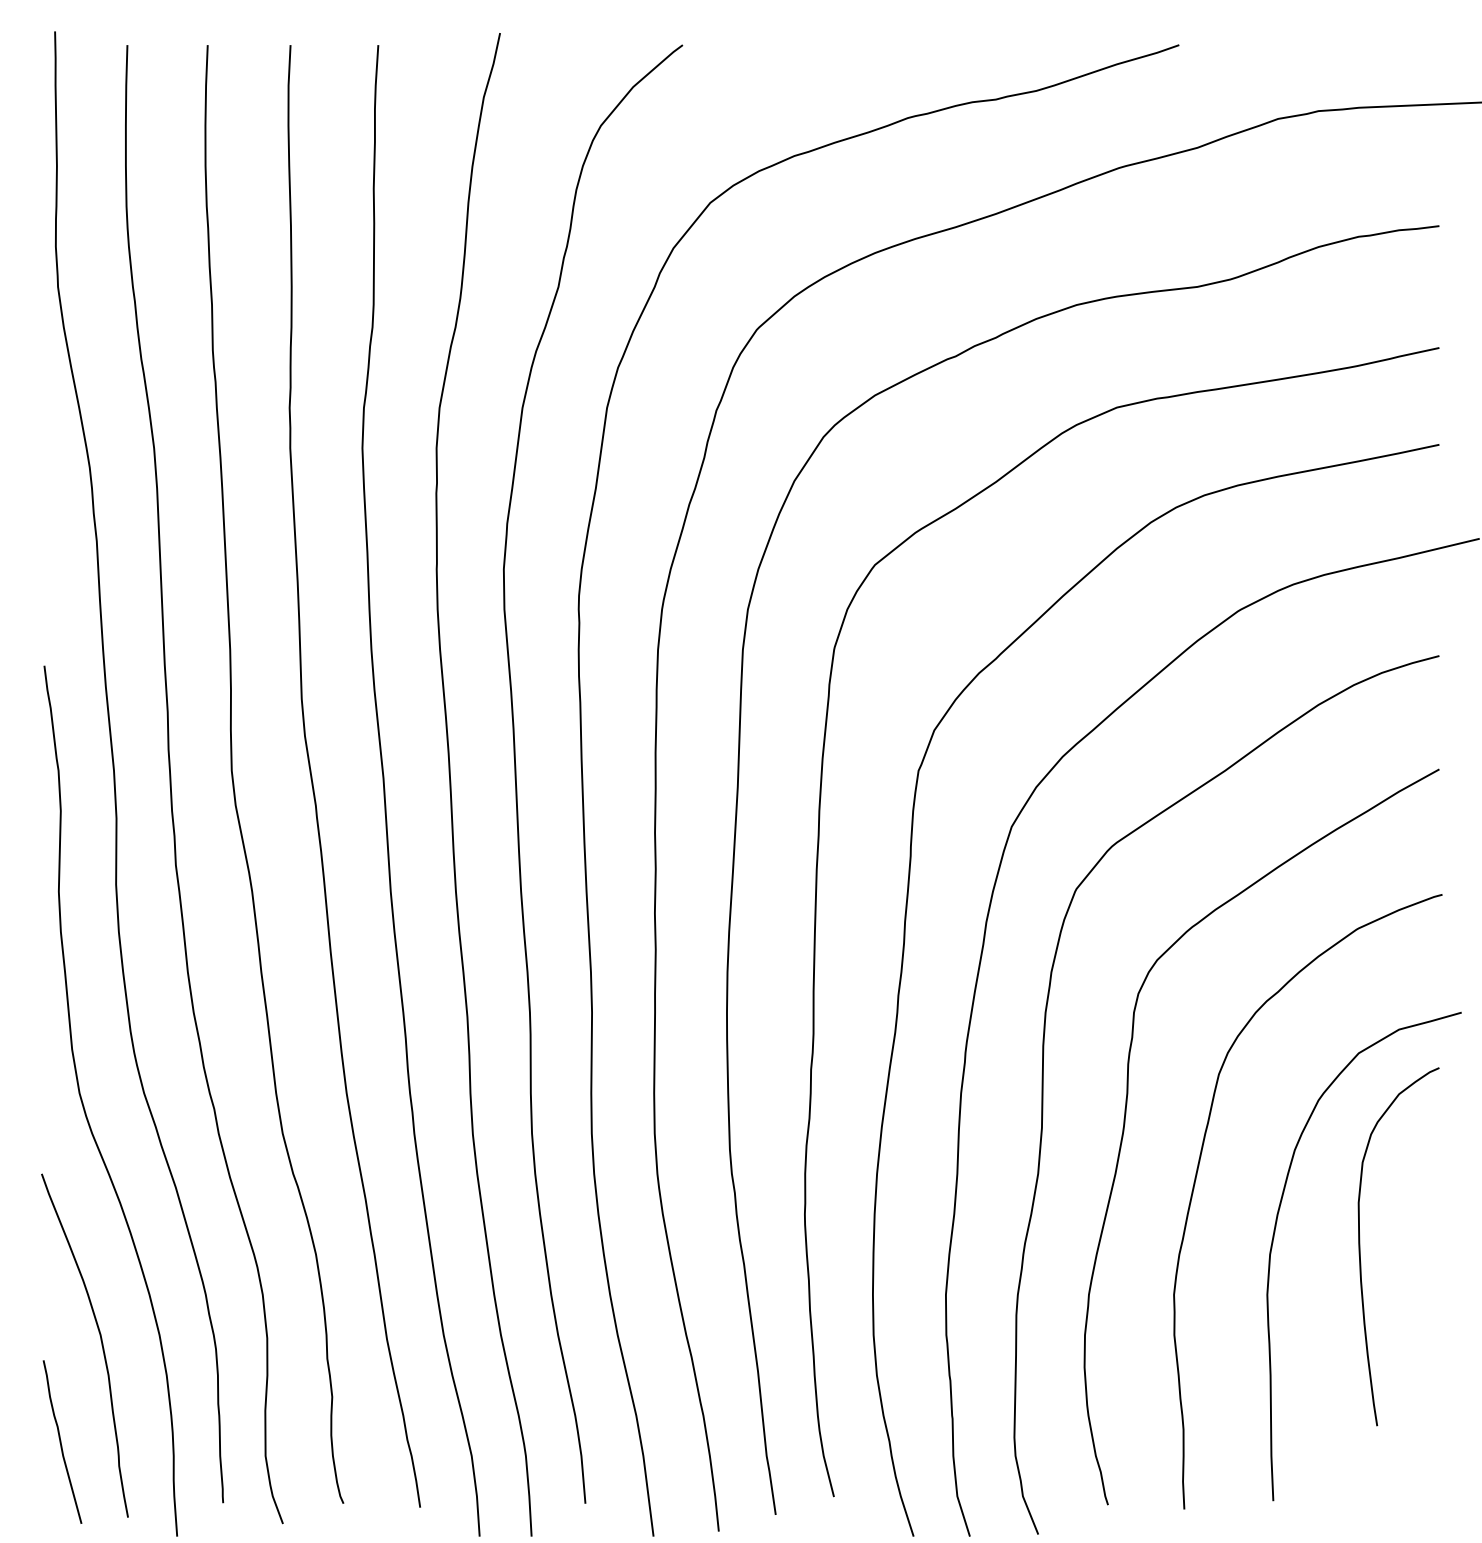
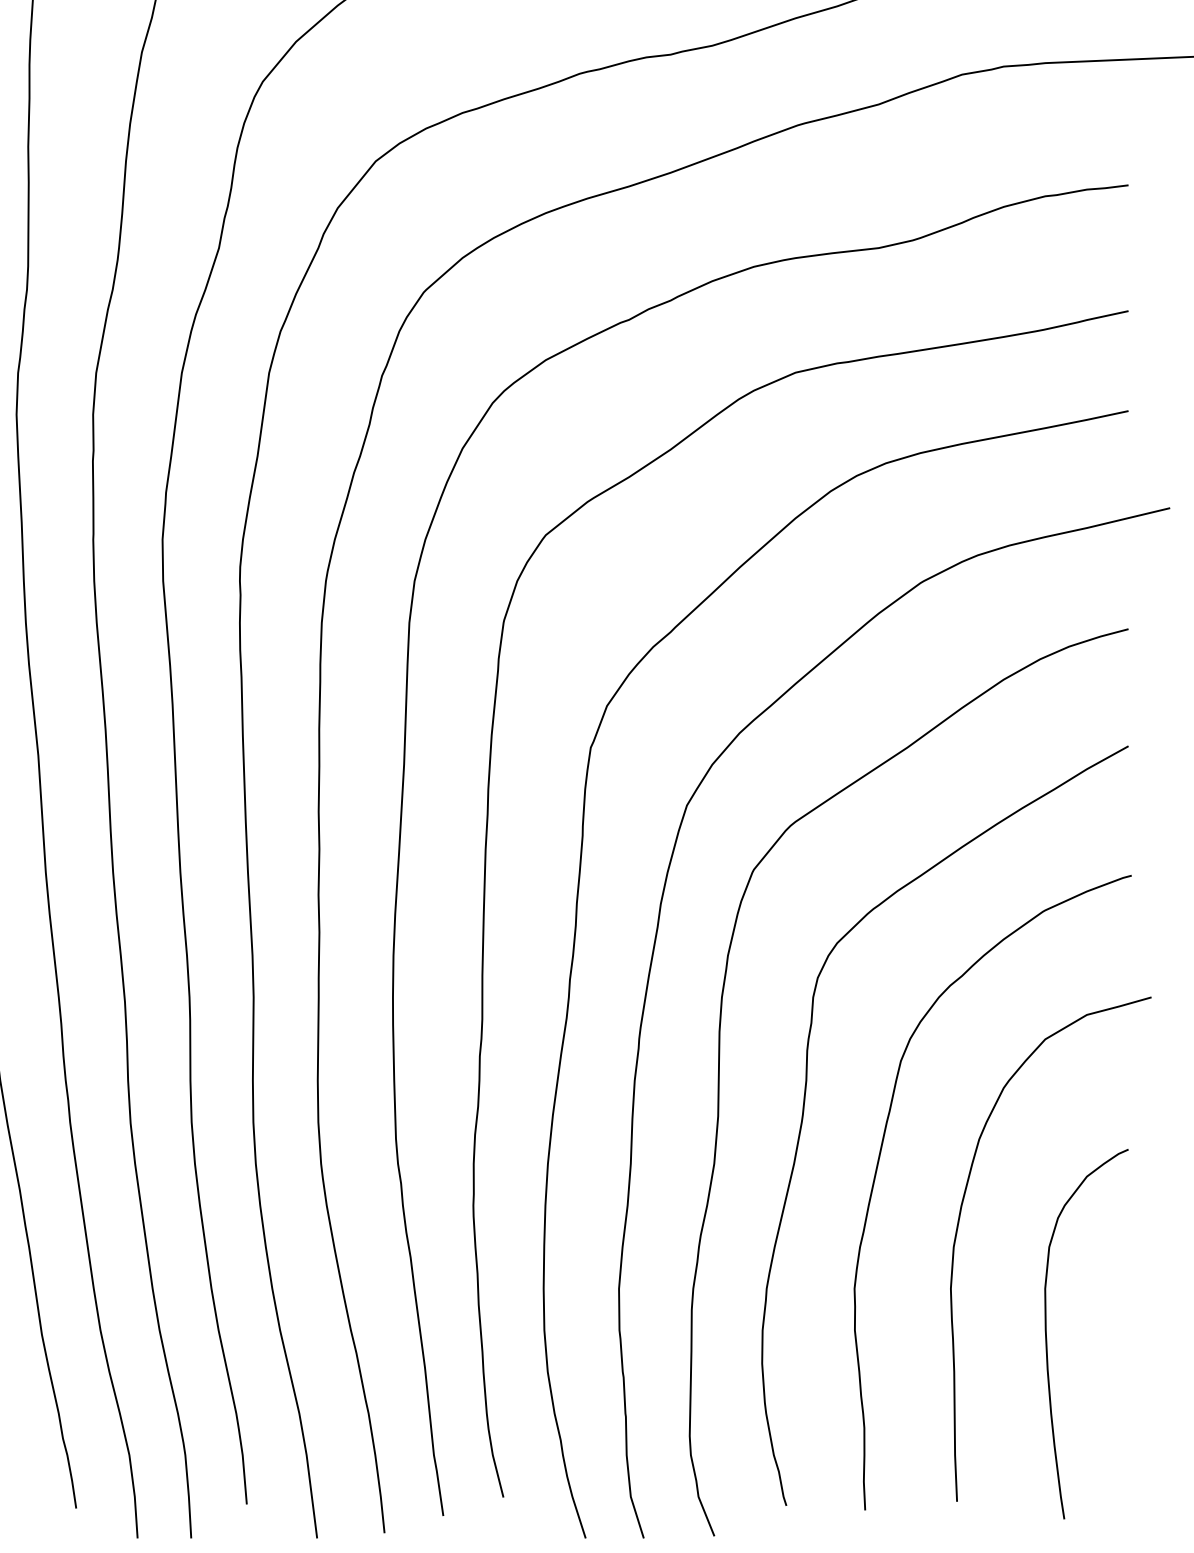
curve: (1360, 1246) -> (1047, 1333), moved

